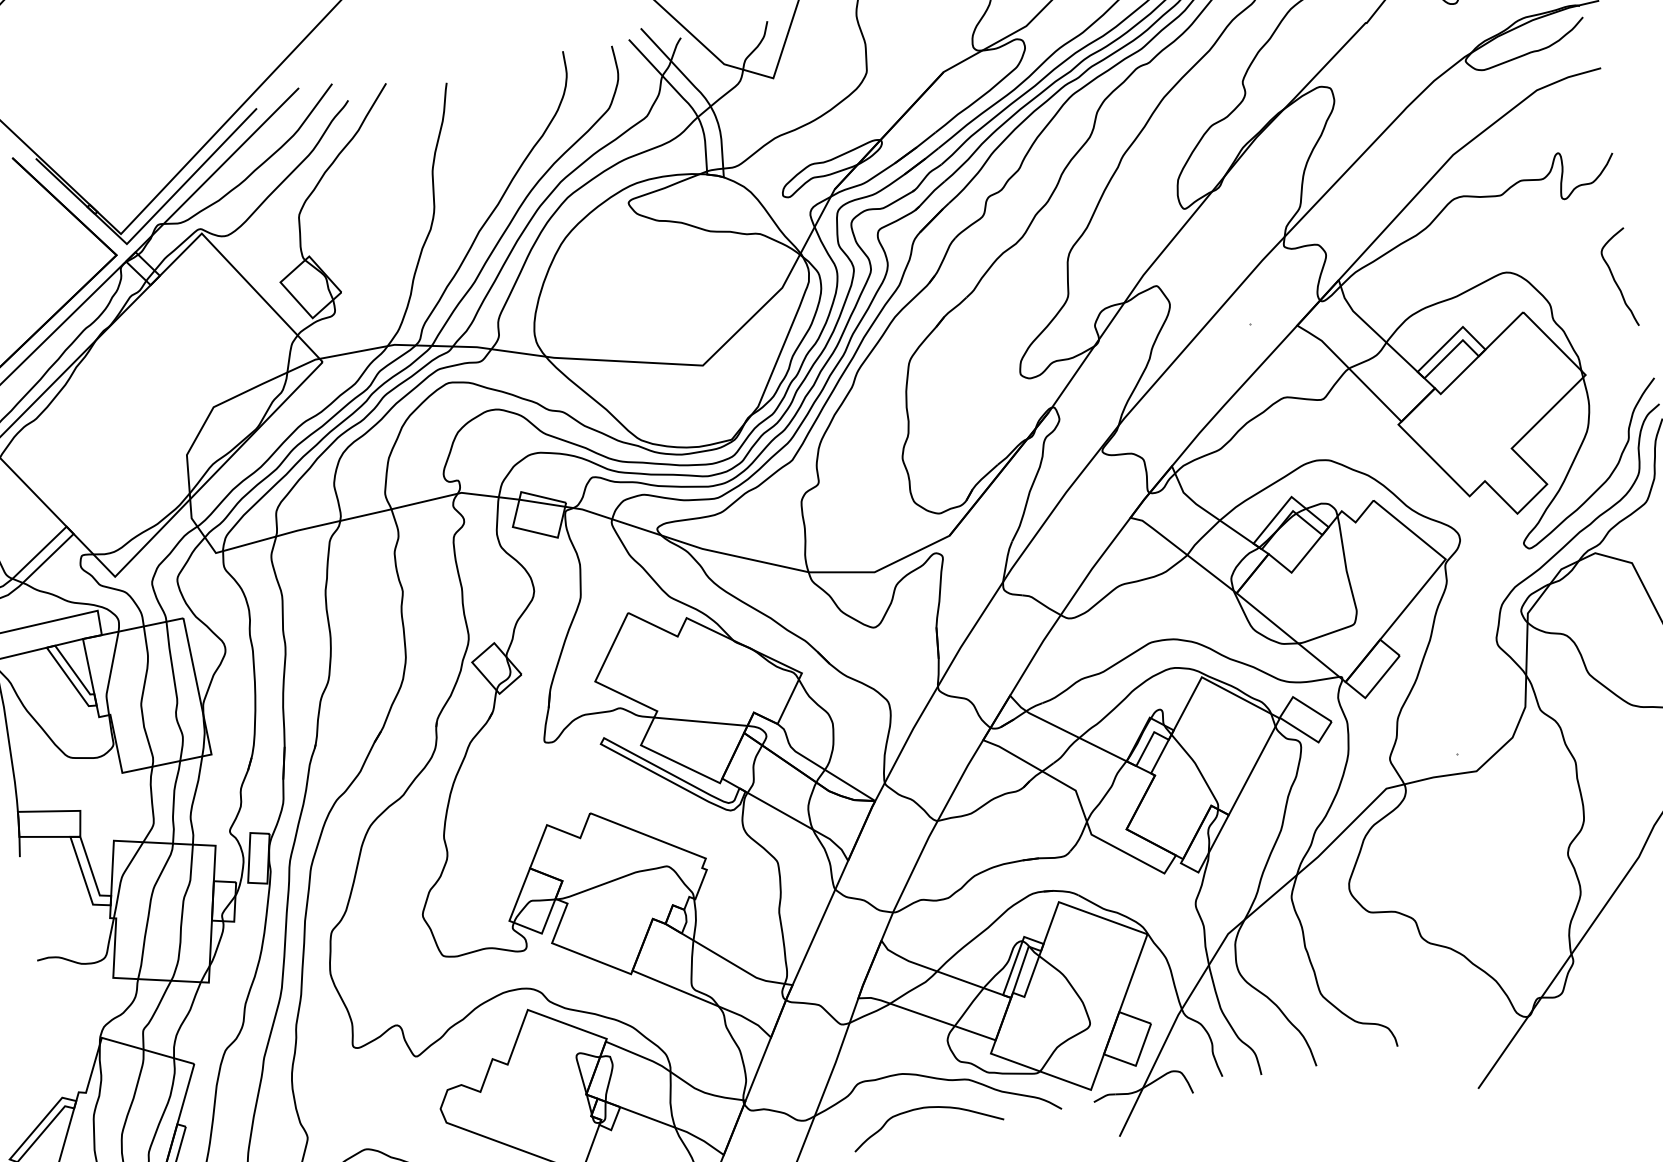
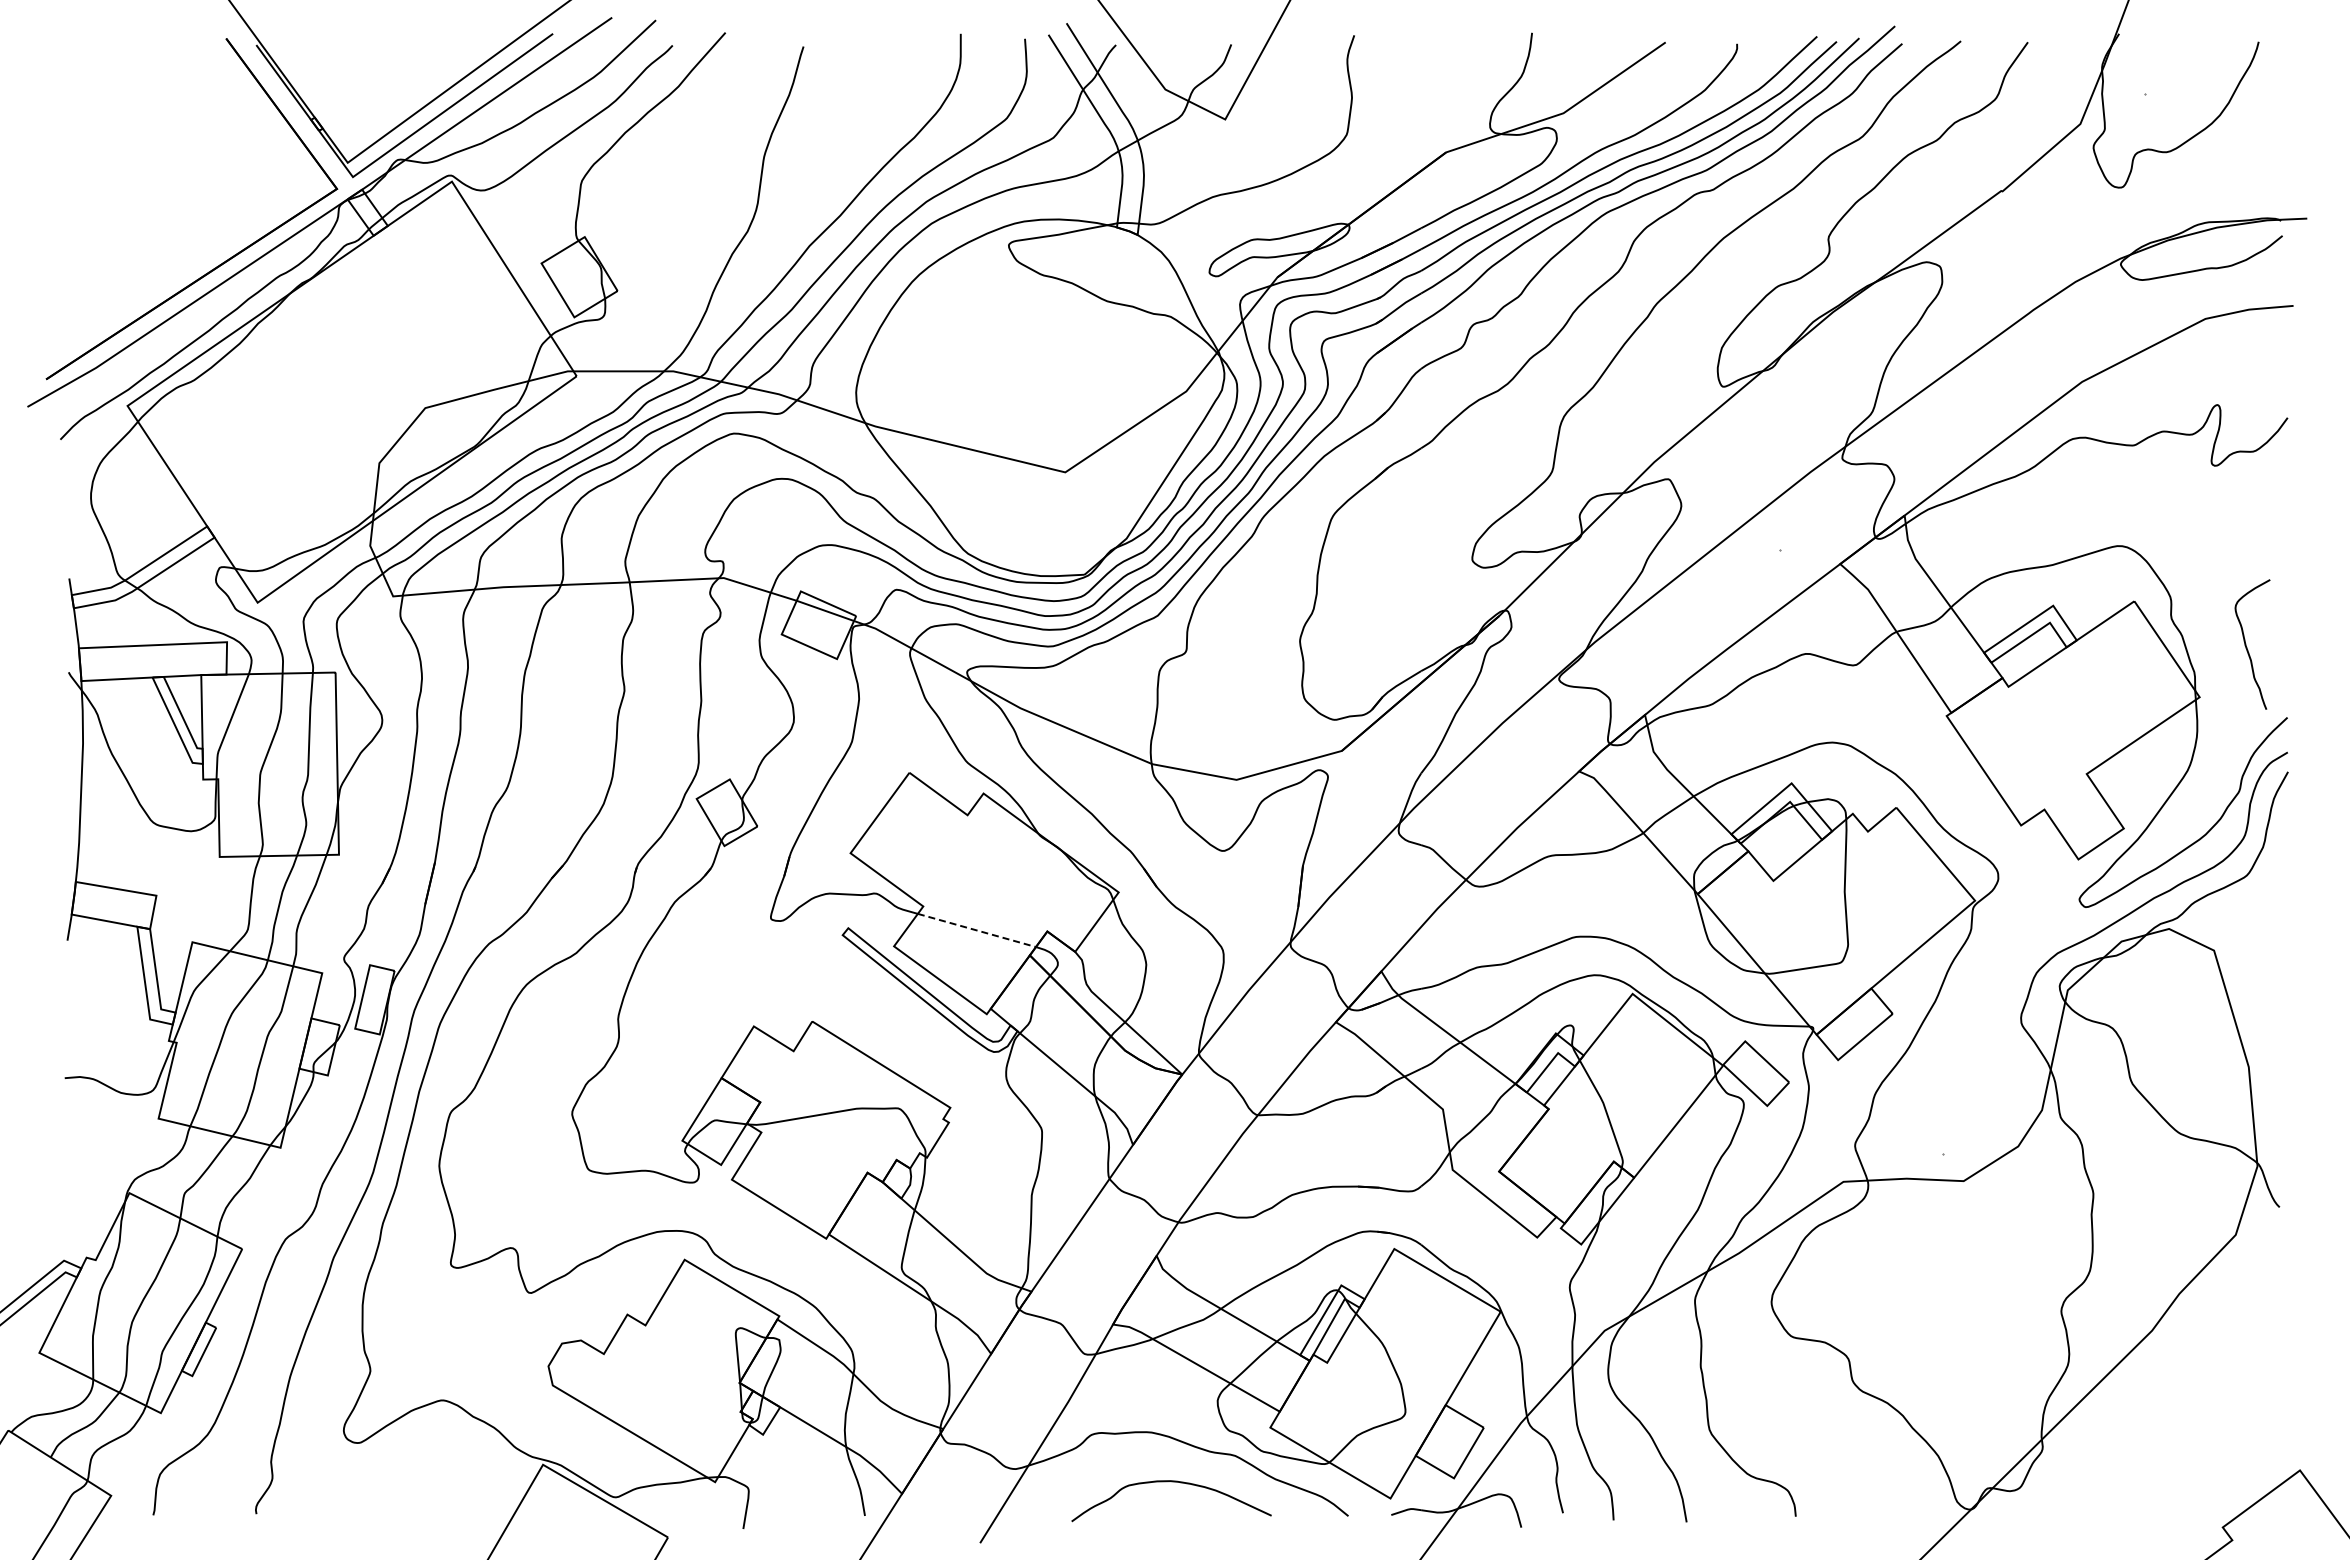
curve: (1616, 281) -> (2247, 647), moved
line: (701, 721) -> (977, 930), solid -> dashed

